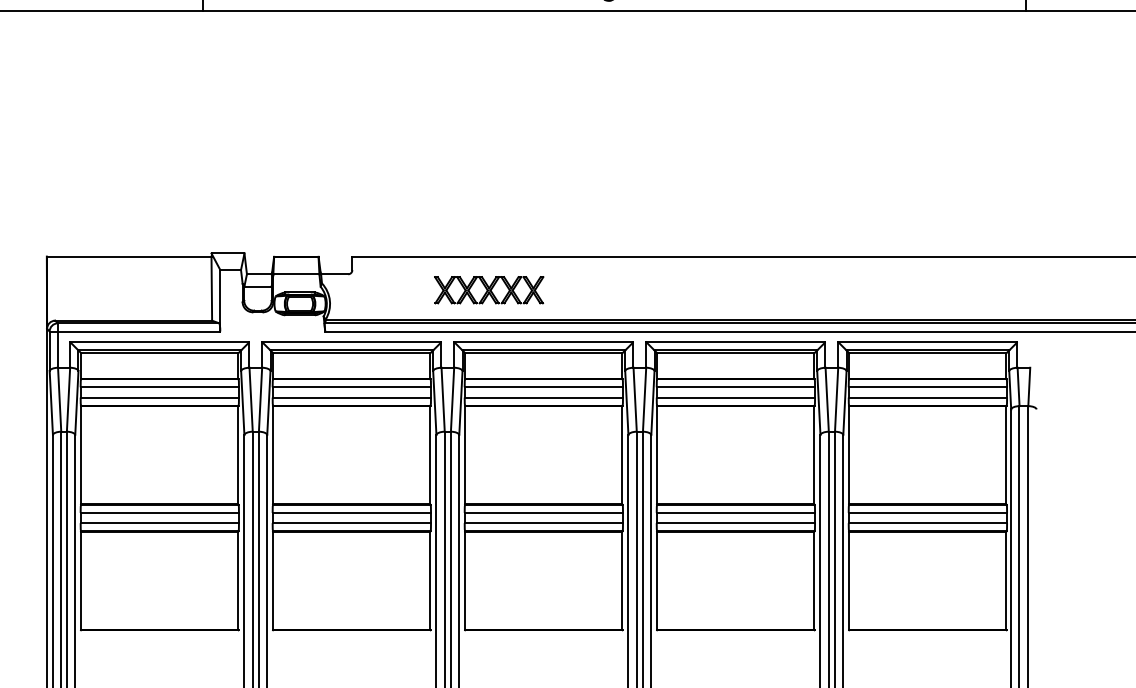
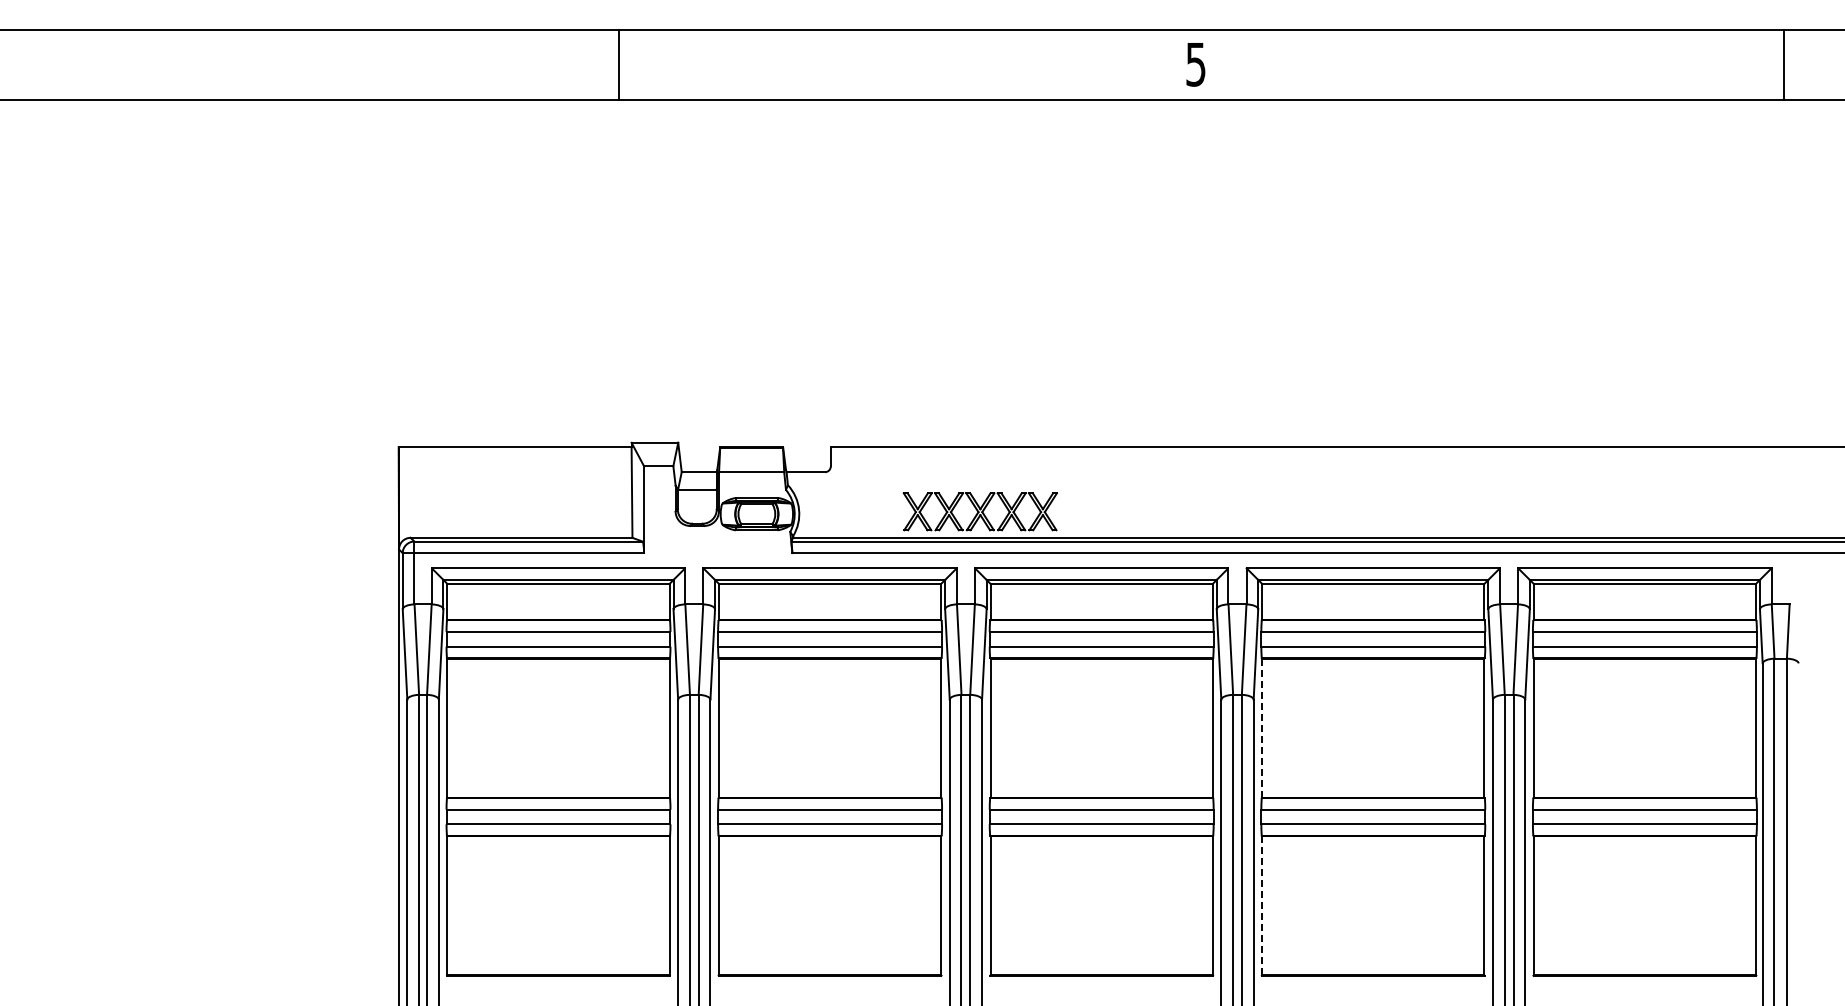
part: (488, 290) -> (979, 511), moved
line: (657, 455) -> (1262, 728), solid -> dashed
line: (657, 580) -> (1262, 905), solid -> dashed

